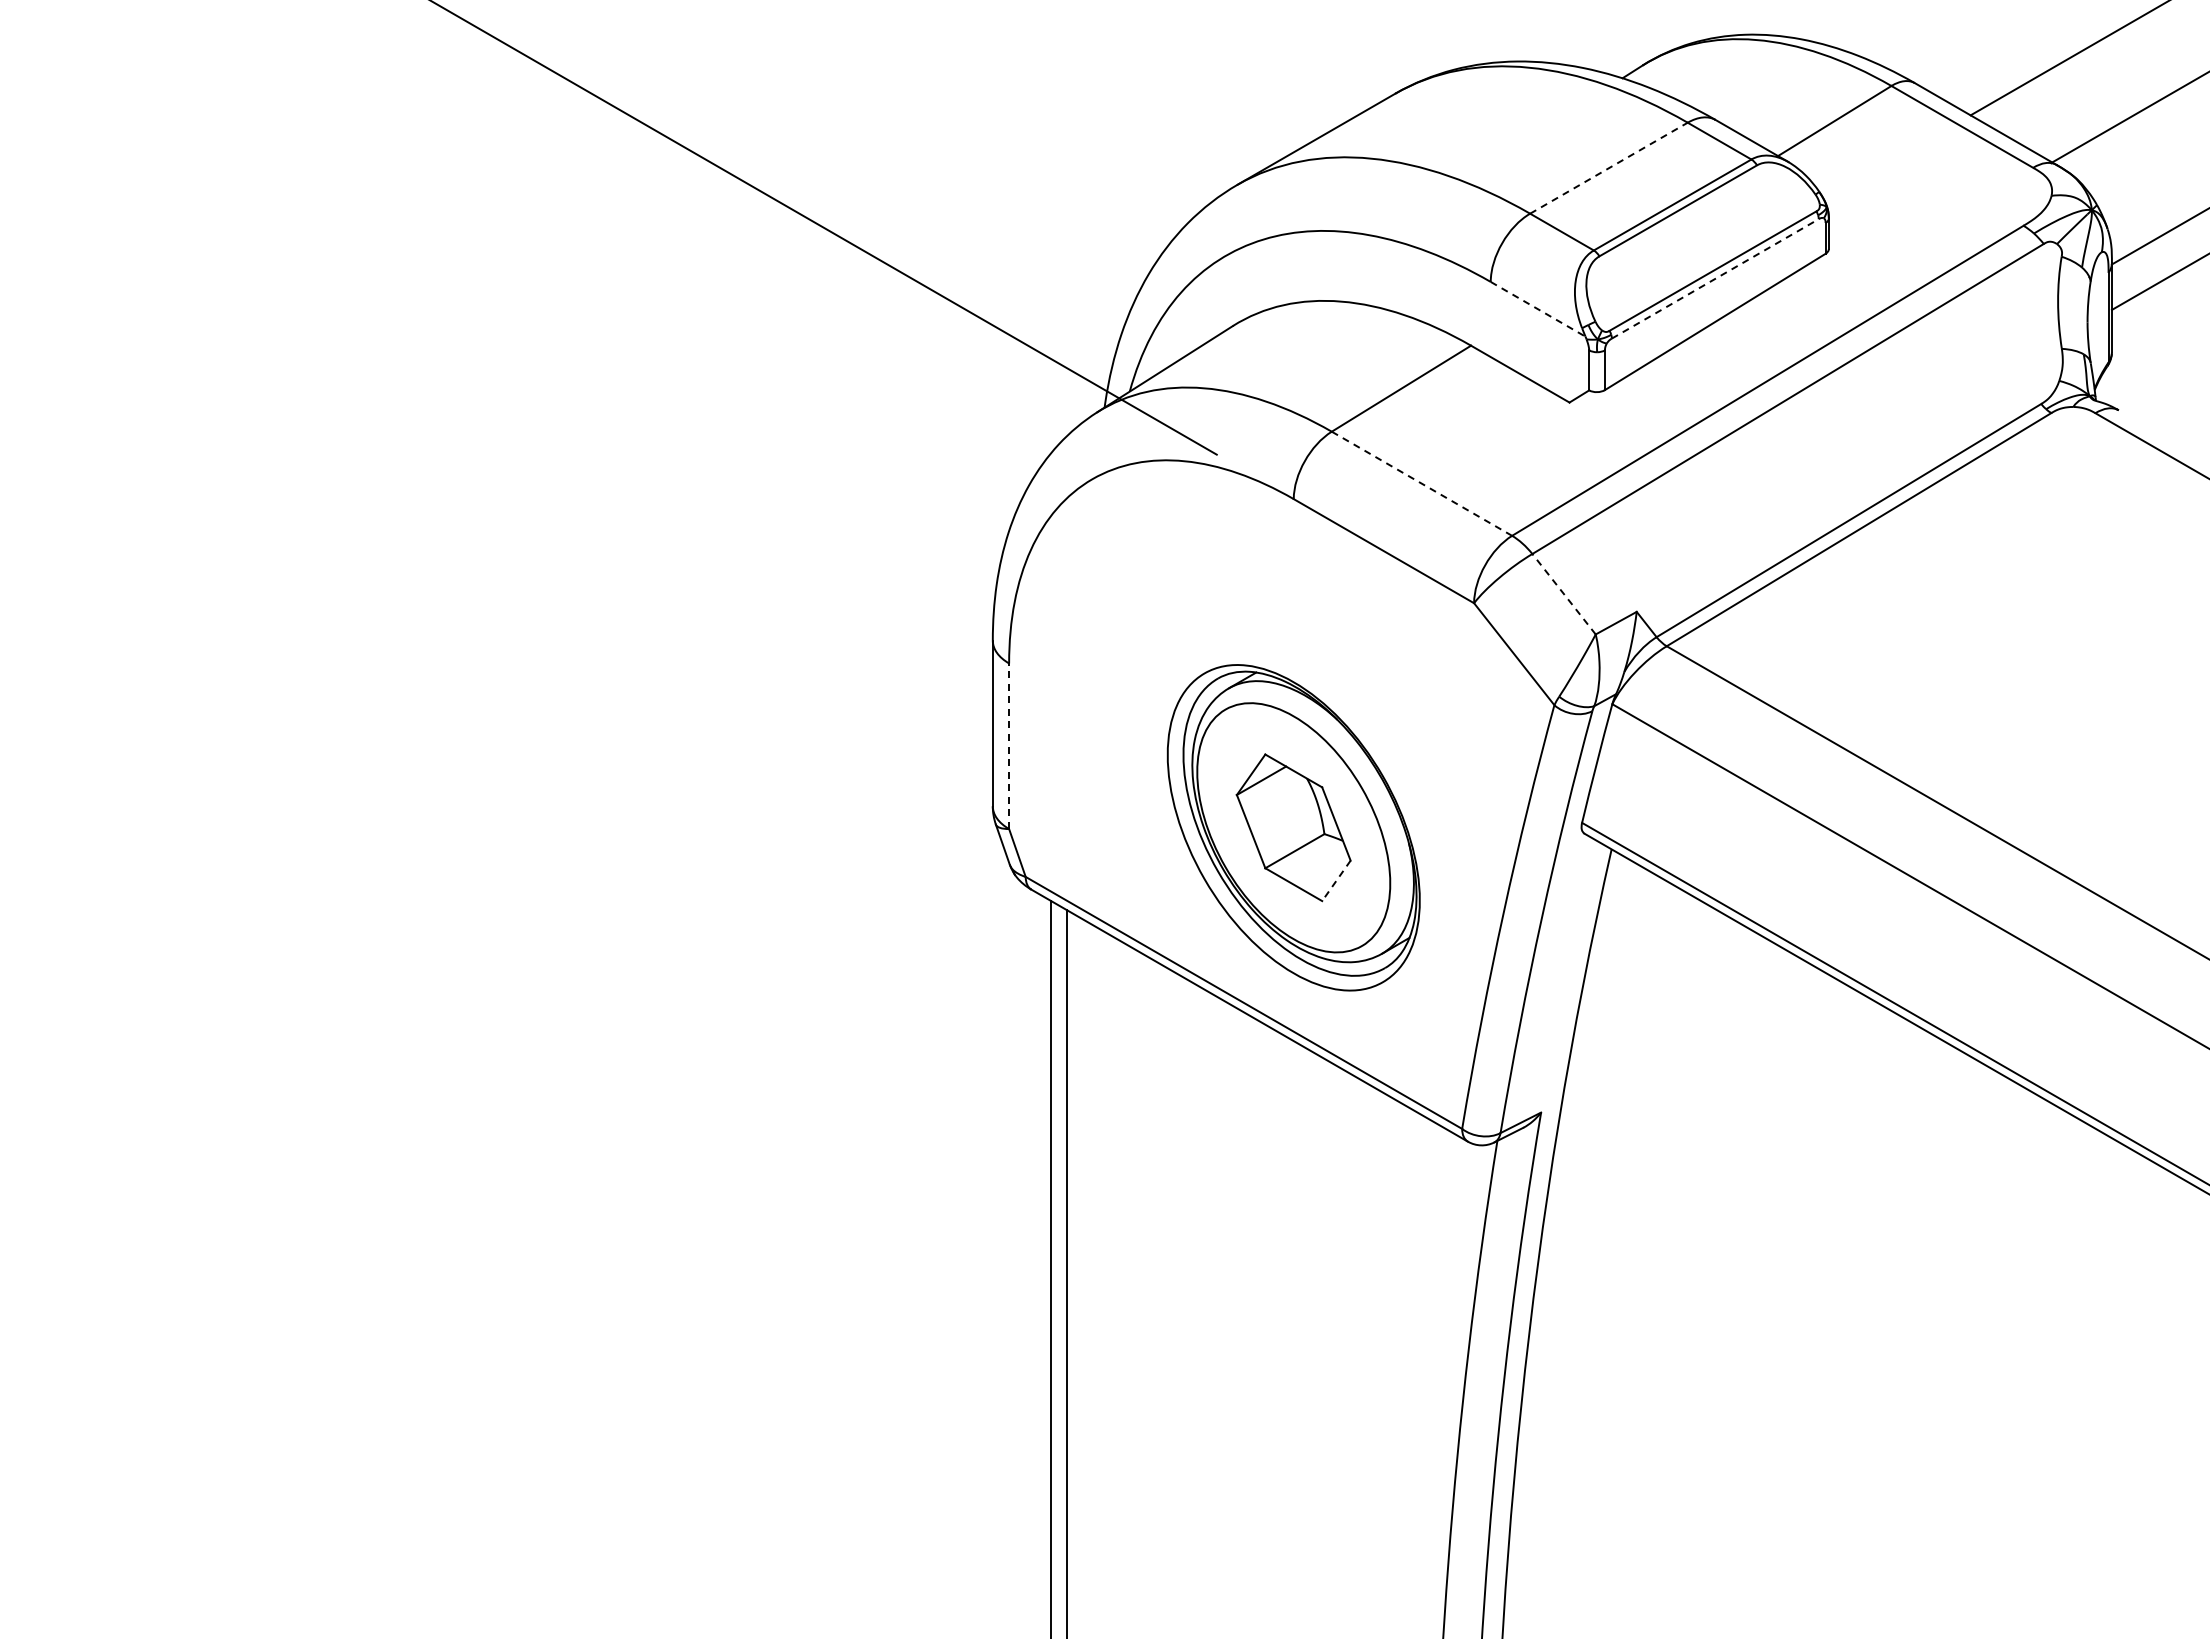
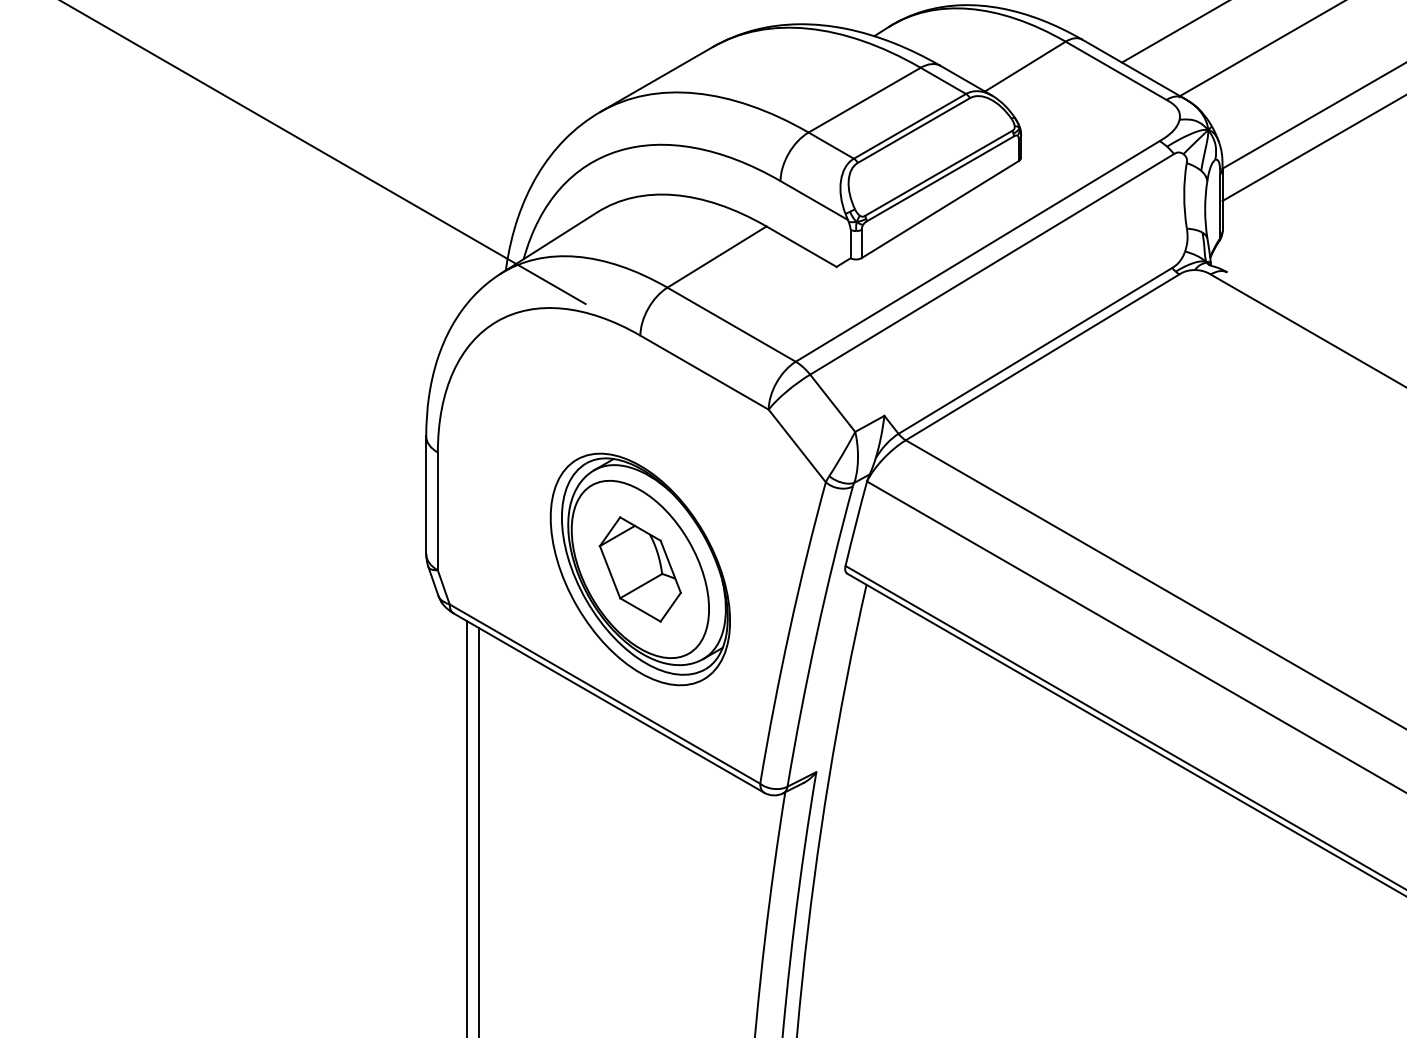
line: (1608, 168) -> (864, 100), dashed -> solid
line: (1715, 278) -> (940, 178), dashed -> solid
line: (1538, 309) -> (814, 200), dashed -> solid
line: (1421, 483) -> (731, 324), dashed -> solid
line: (1563, 593) -> (832, 402), dashed -> solid
line: (1009, 746) -> (438, 511), dashed -> solid
line: (1336, 880) -> (670, 606), dashed -> solid

